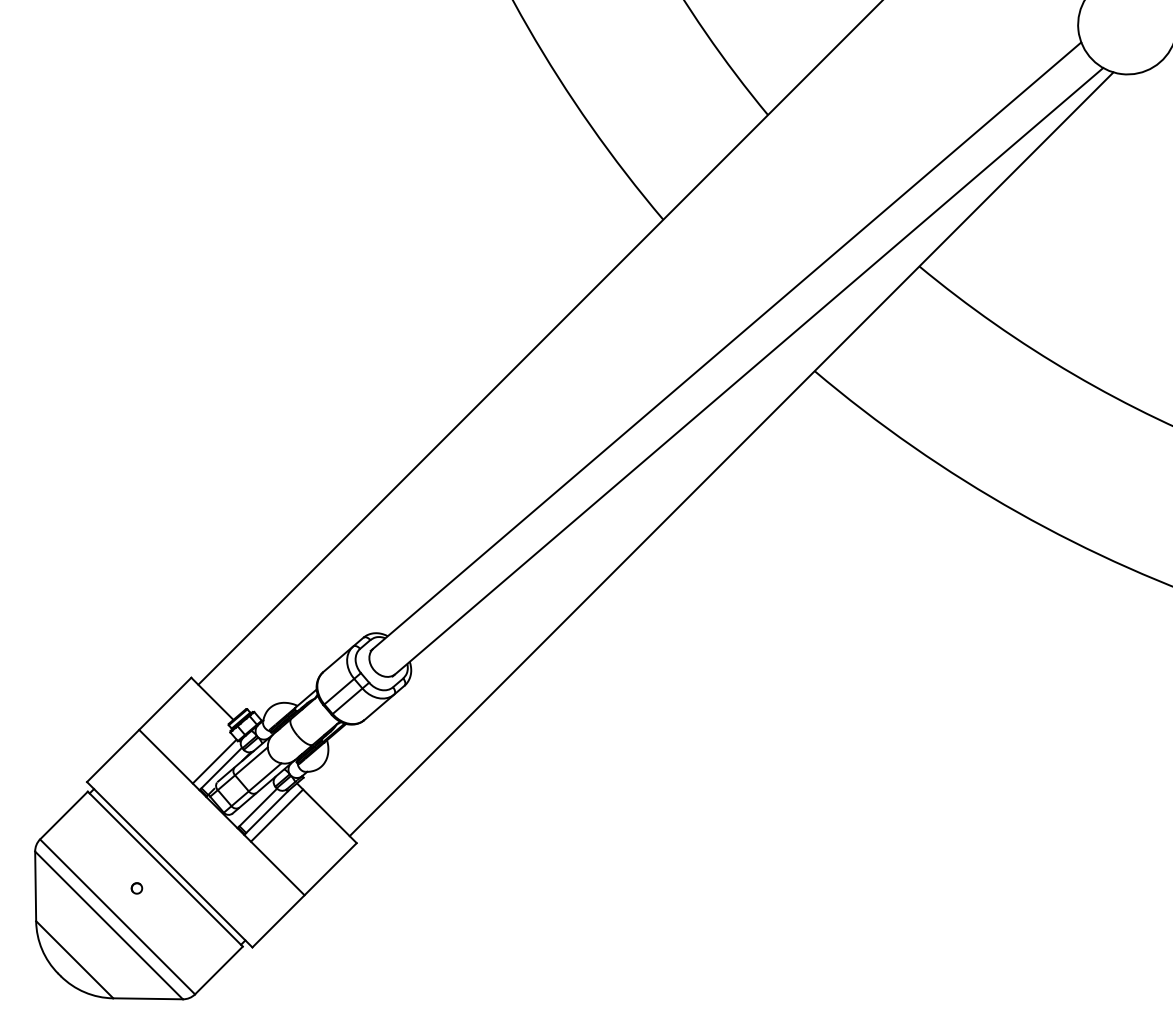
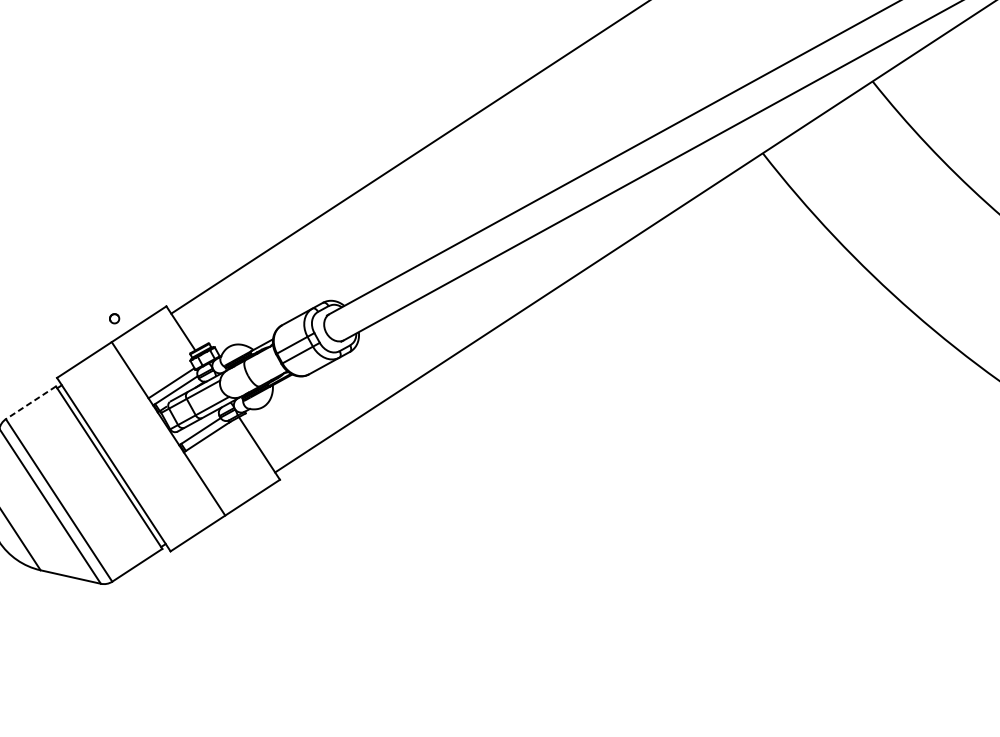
line: (63, 815) -> (30, 402), solid -> dashed
line: (276, 815) -> (215, 441), removed
part: (136, 888) -> (114, 318), moved

